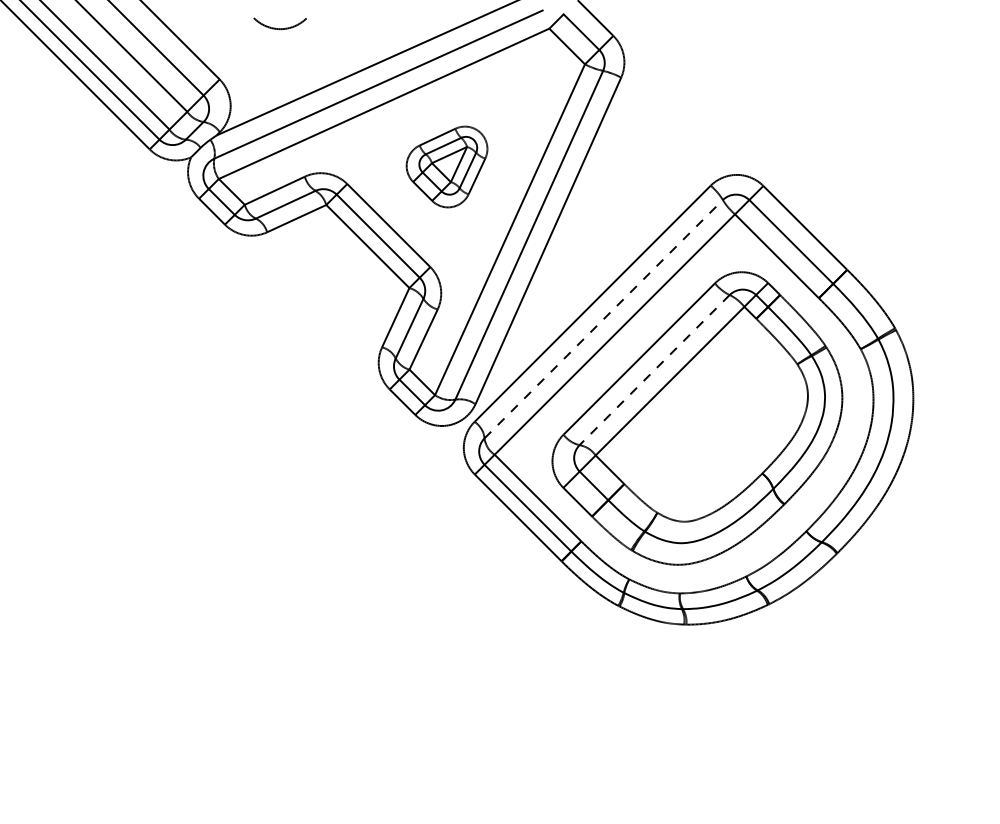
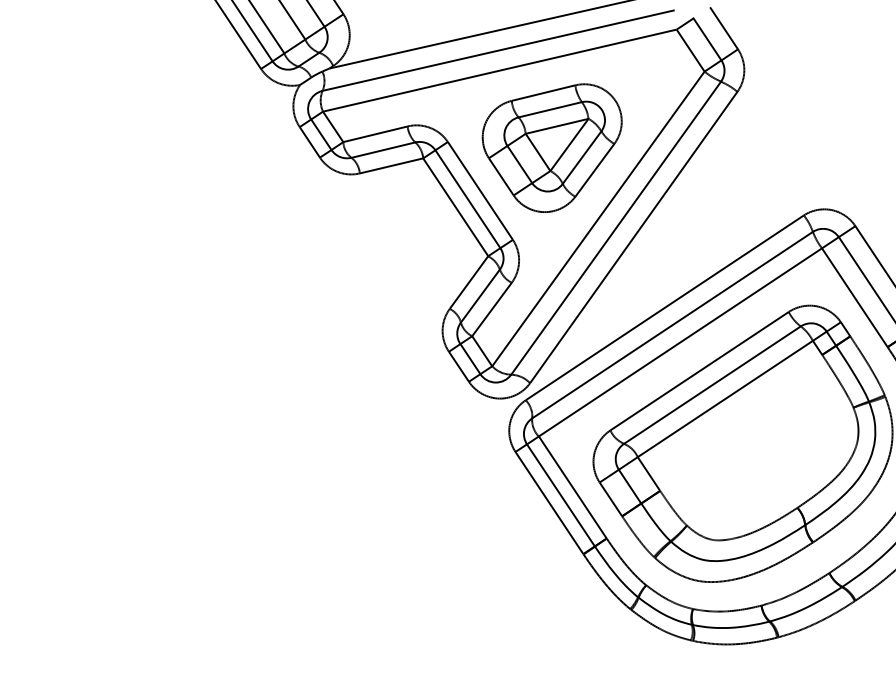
part: (446, 166) -> (548, 144), size x1.67
line: (604, 318) -> (673, 324), dashed -> solid
line: (654, 370) -> (712, 385), dashed -> solid

